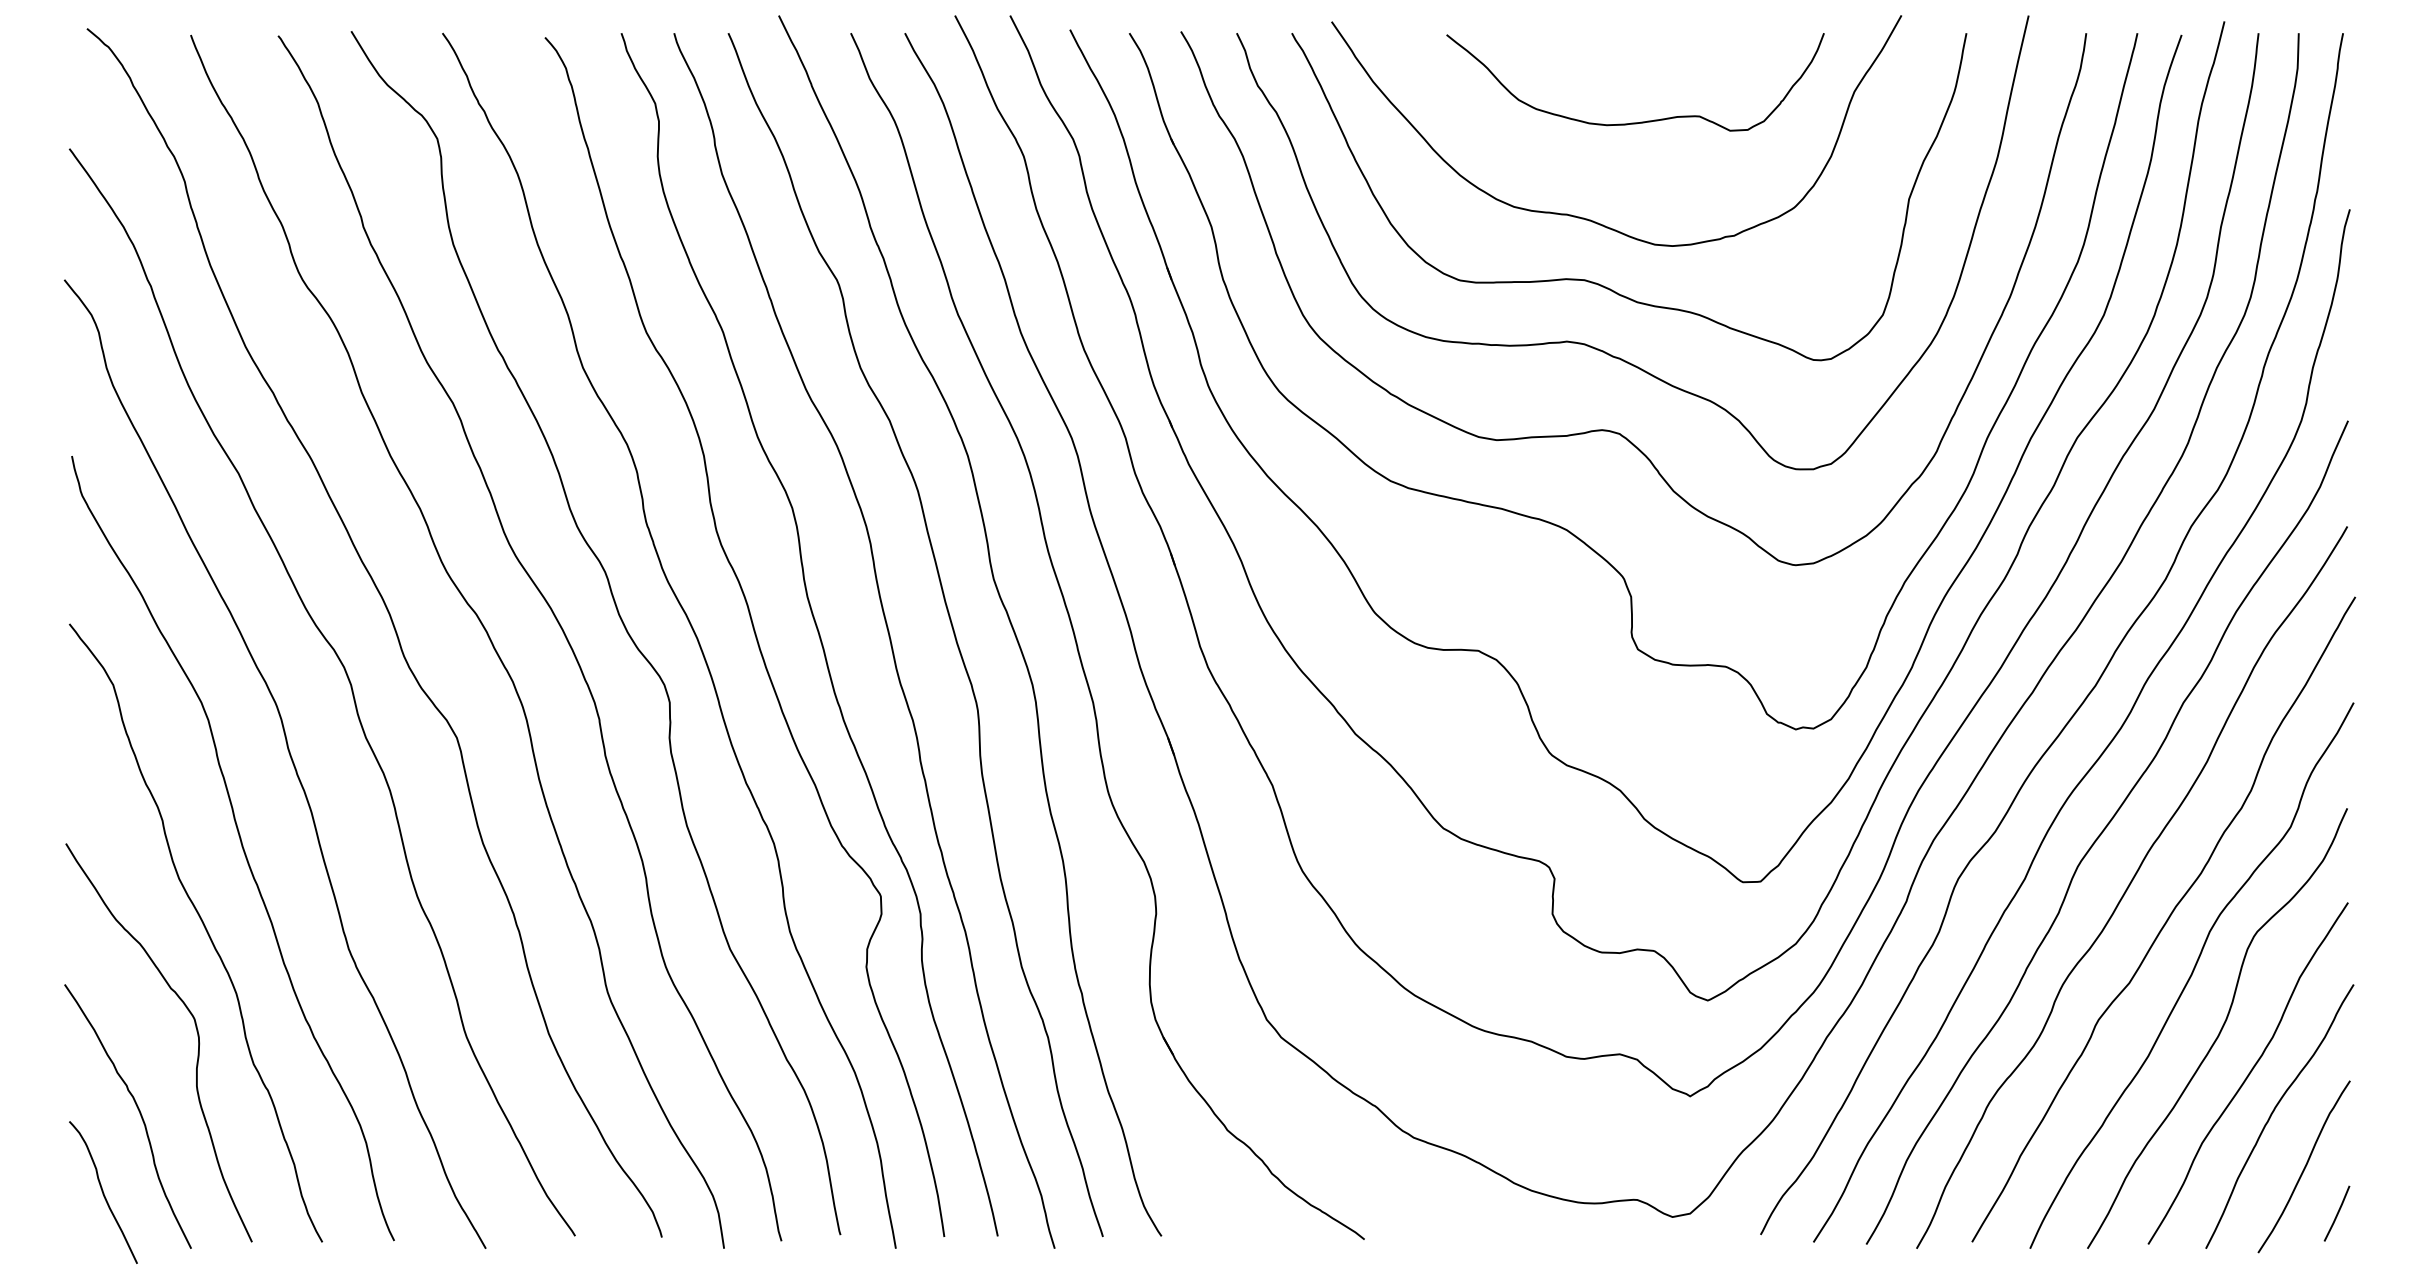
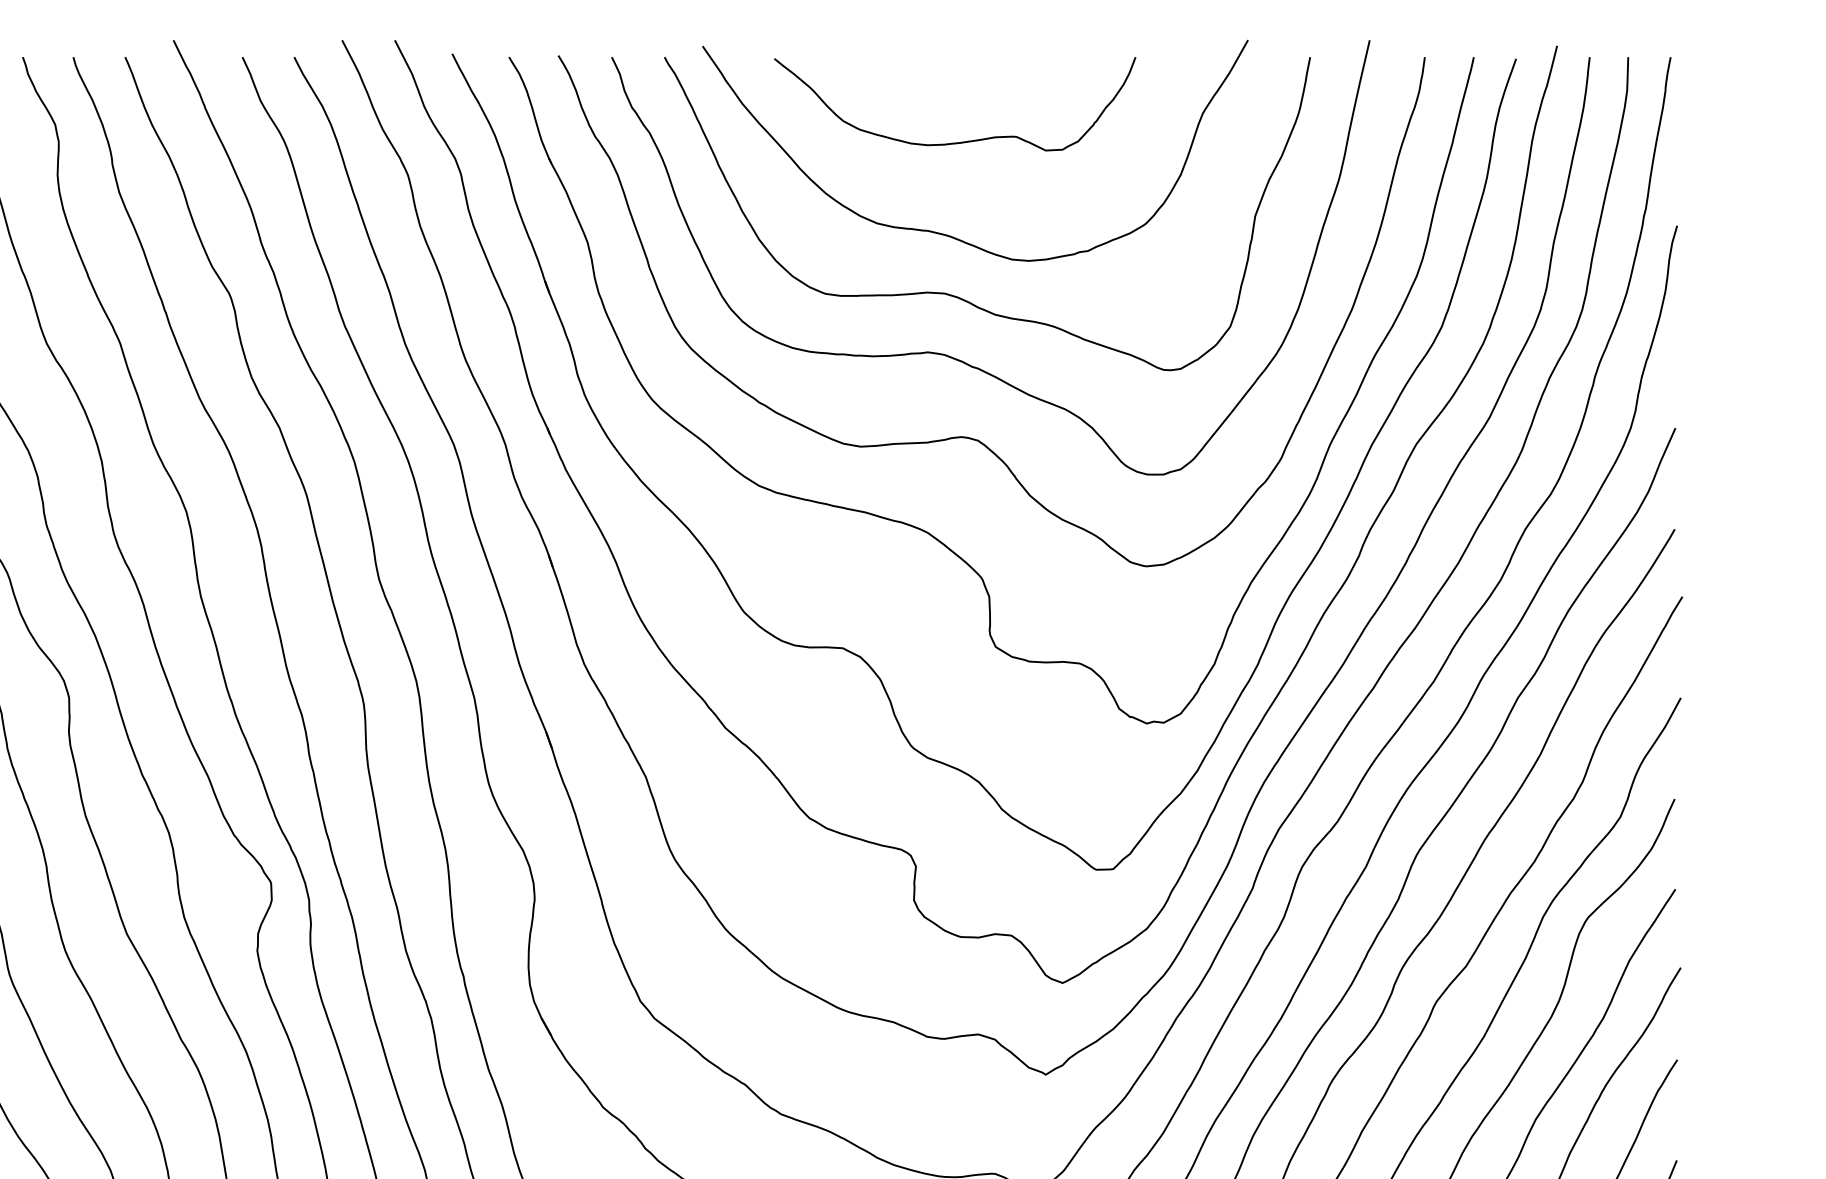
curve: (1641, 121) -> (960, 141), moved

